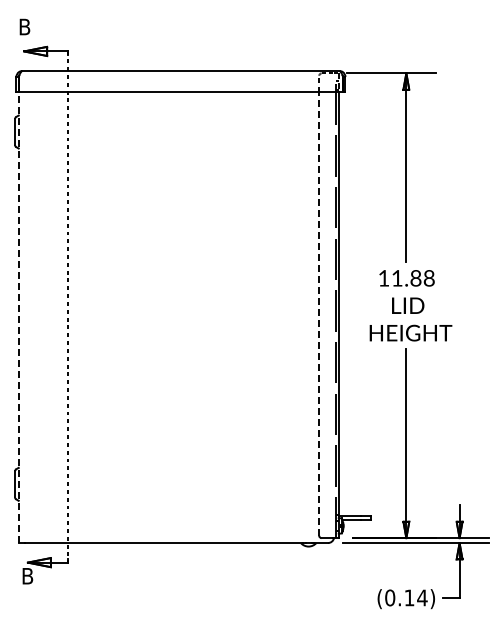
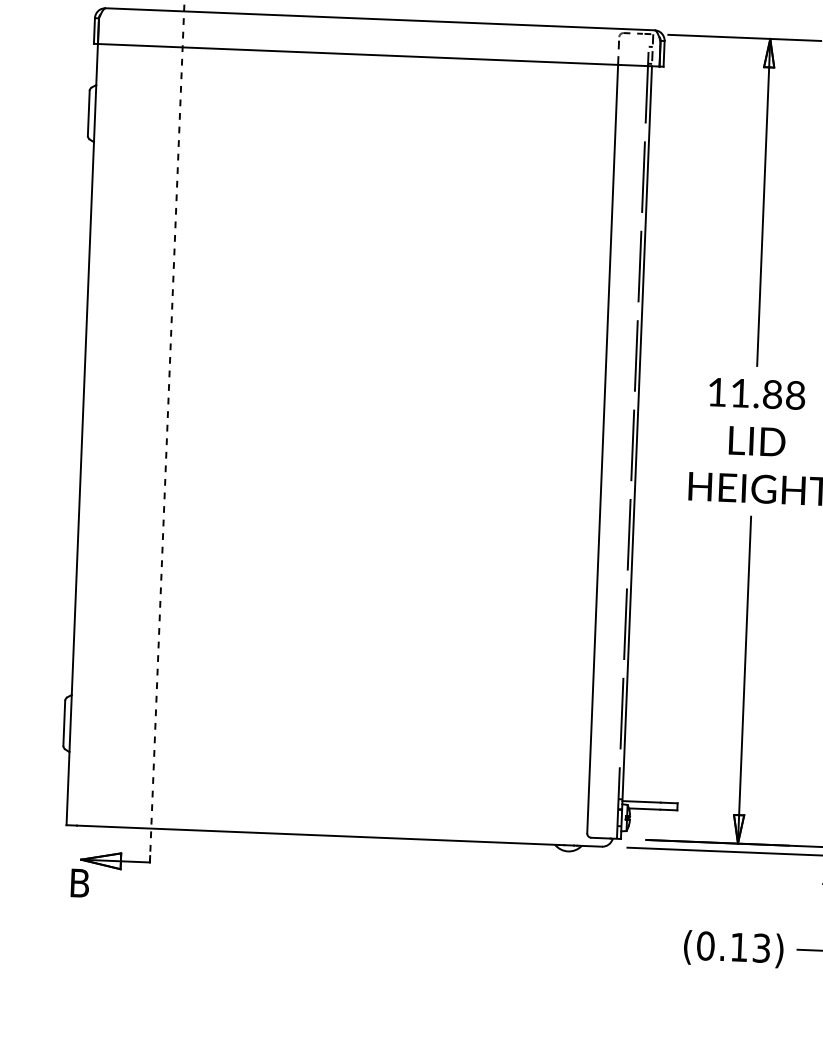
line: (319, 313) -> (603, 448), dashed -> solid
line: (18, 317) -> (81, 434), dashed -> solid
text: (422, 597) -> (761, 947), (0.14) -> (0.13)

